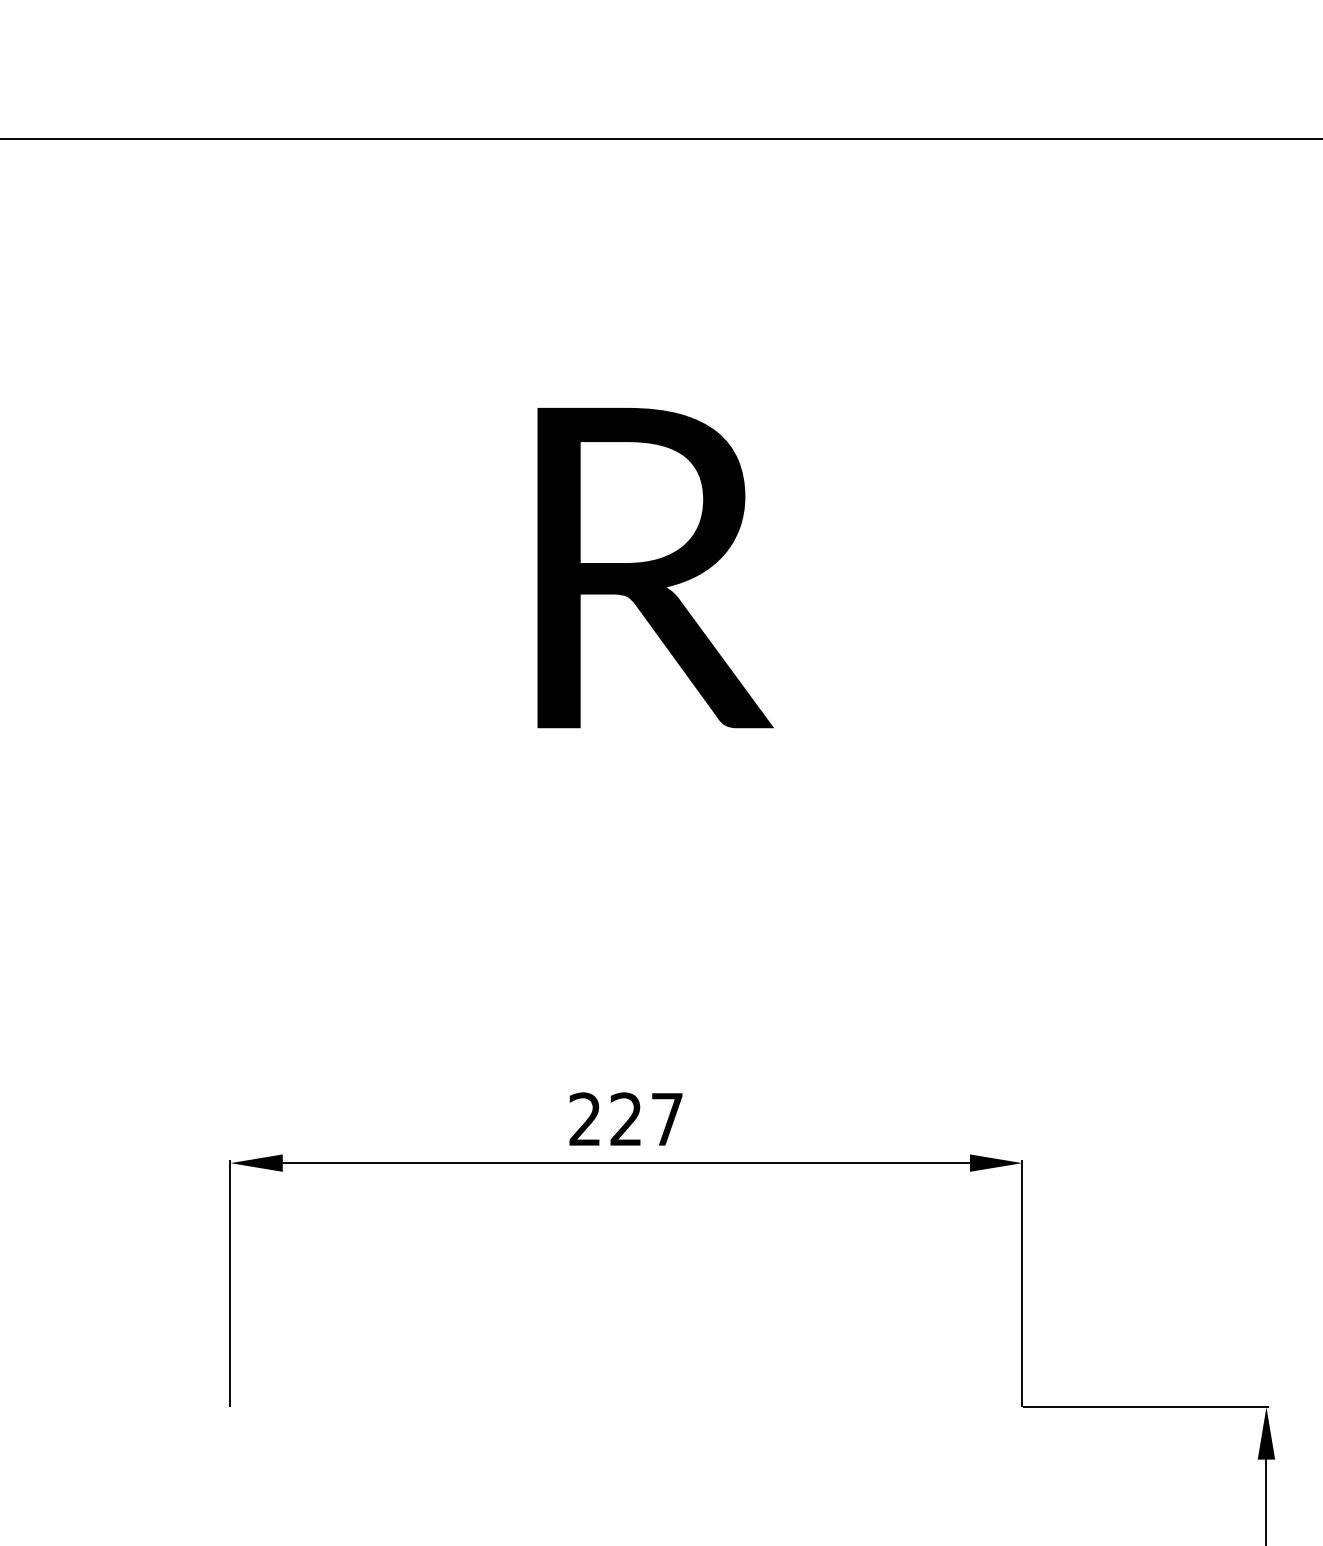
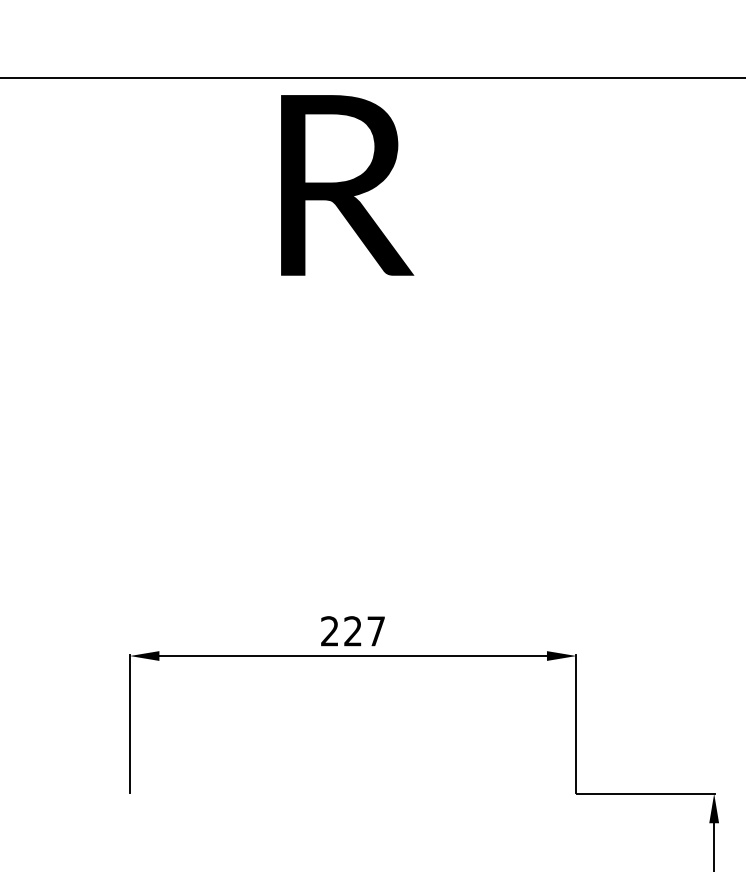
text: (655, 568) -> (347, 185), moved

